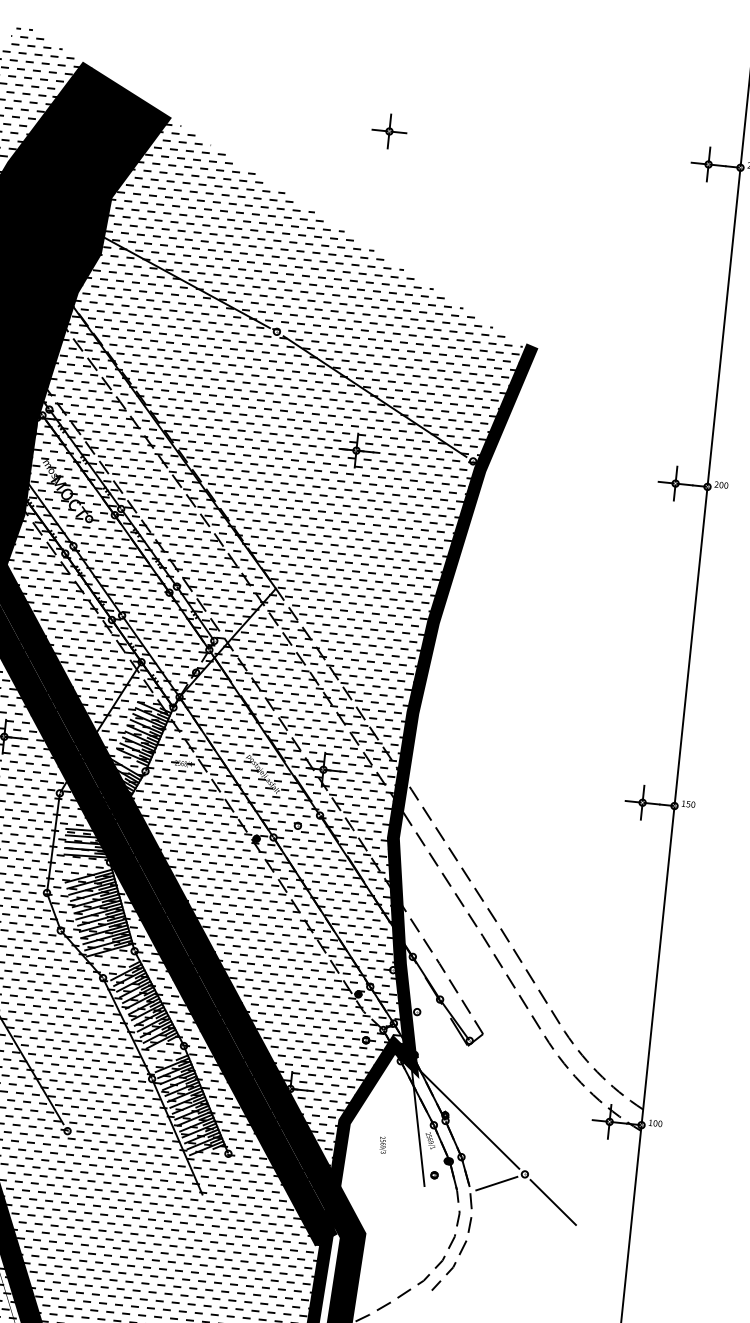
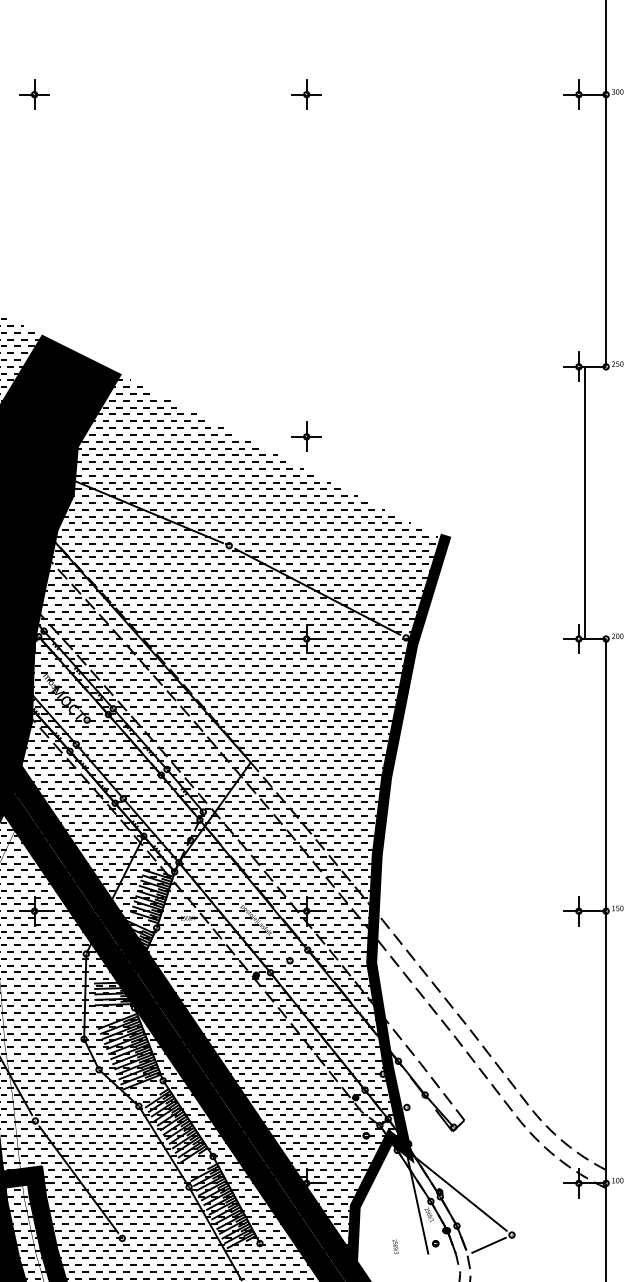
part: (389, 131) -> (306, 436), moved
line: (724, 326) -> (585, 502), moved
text: (382, 1144) -> (395, 1246), moved
line: (553, 1202) -> (538, 1256), removed

